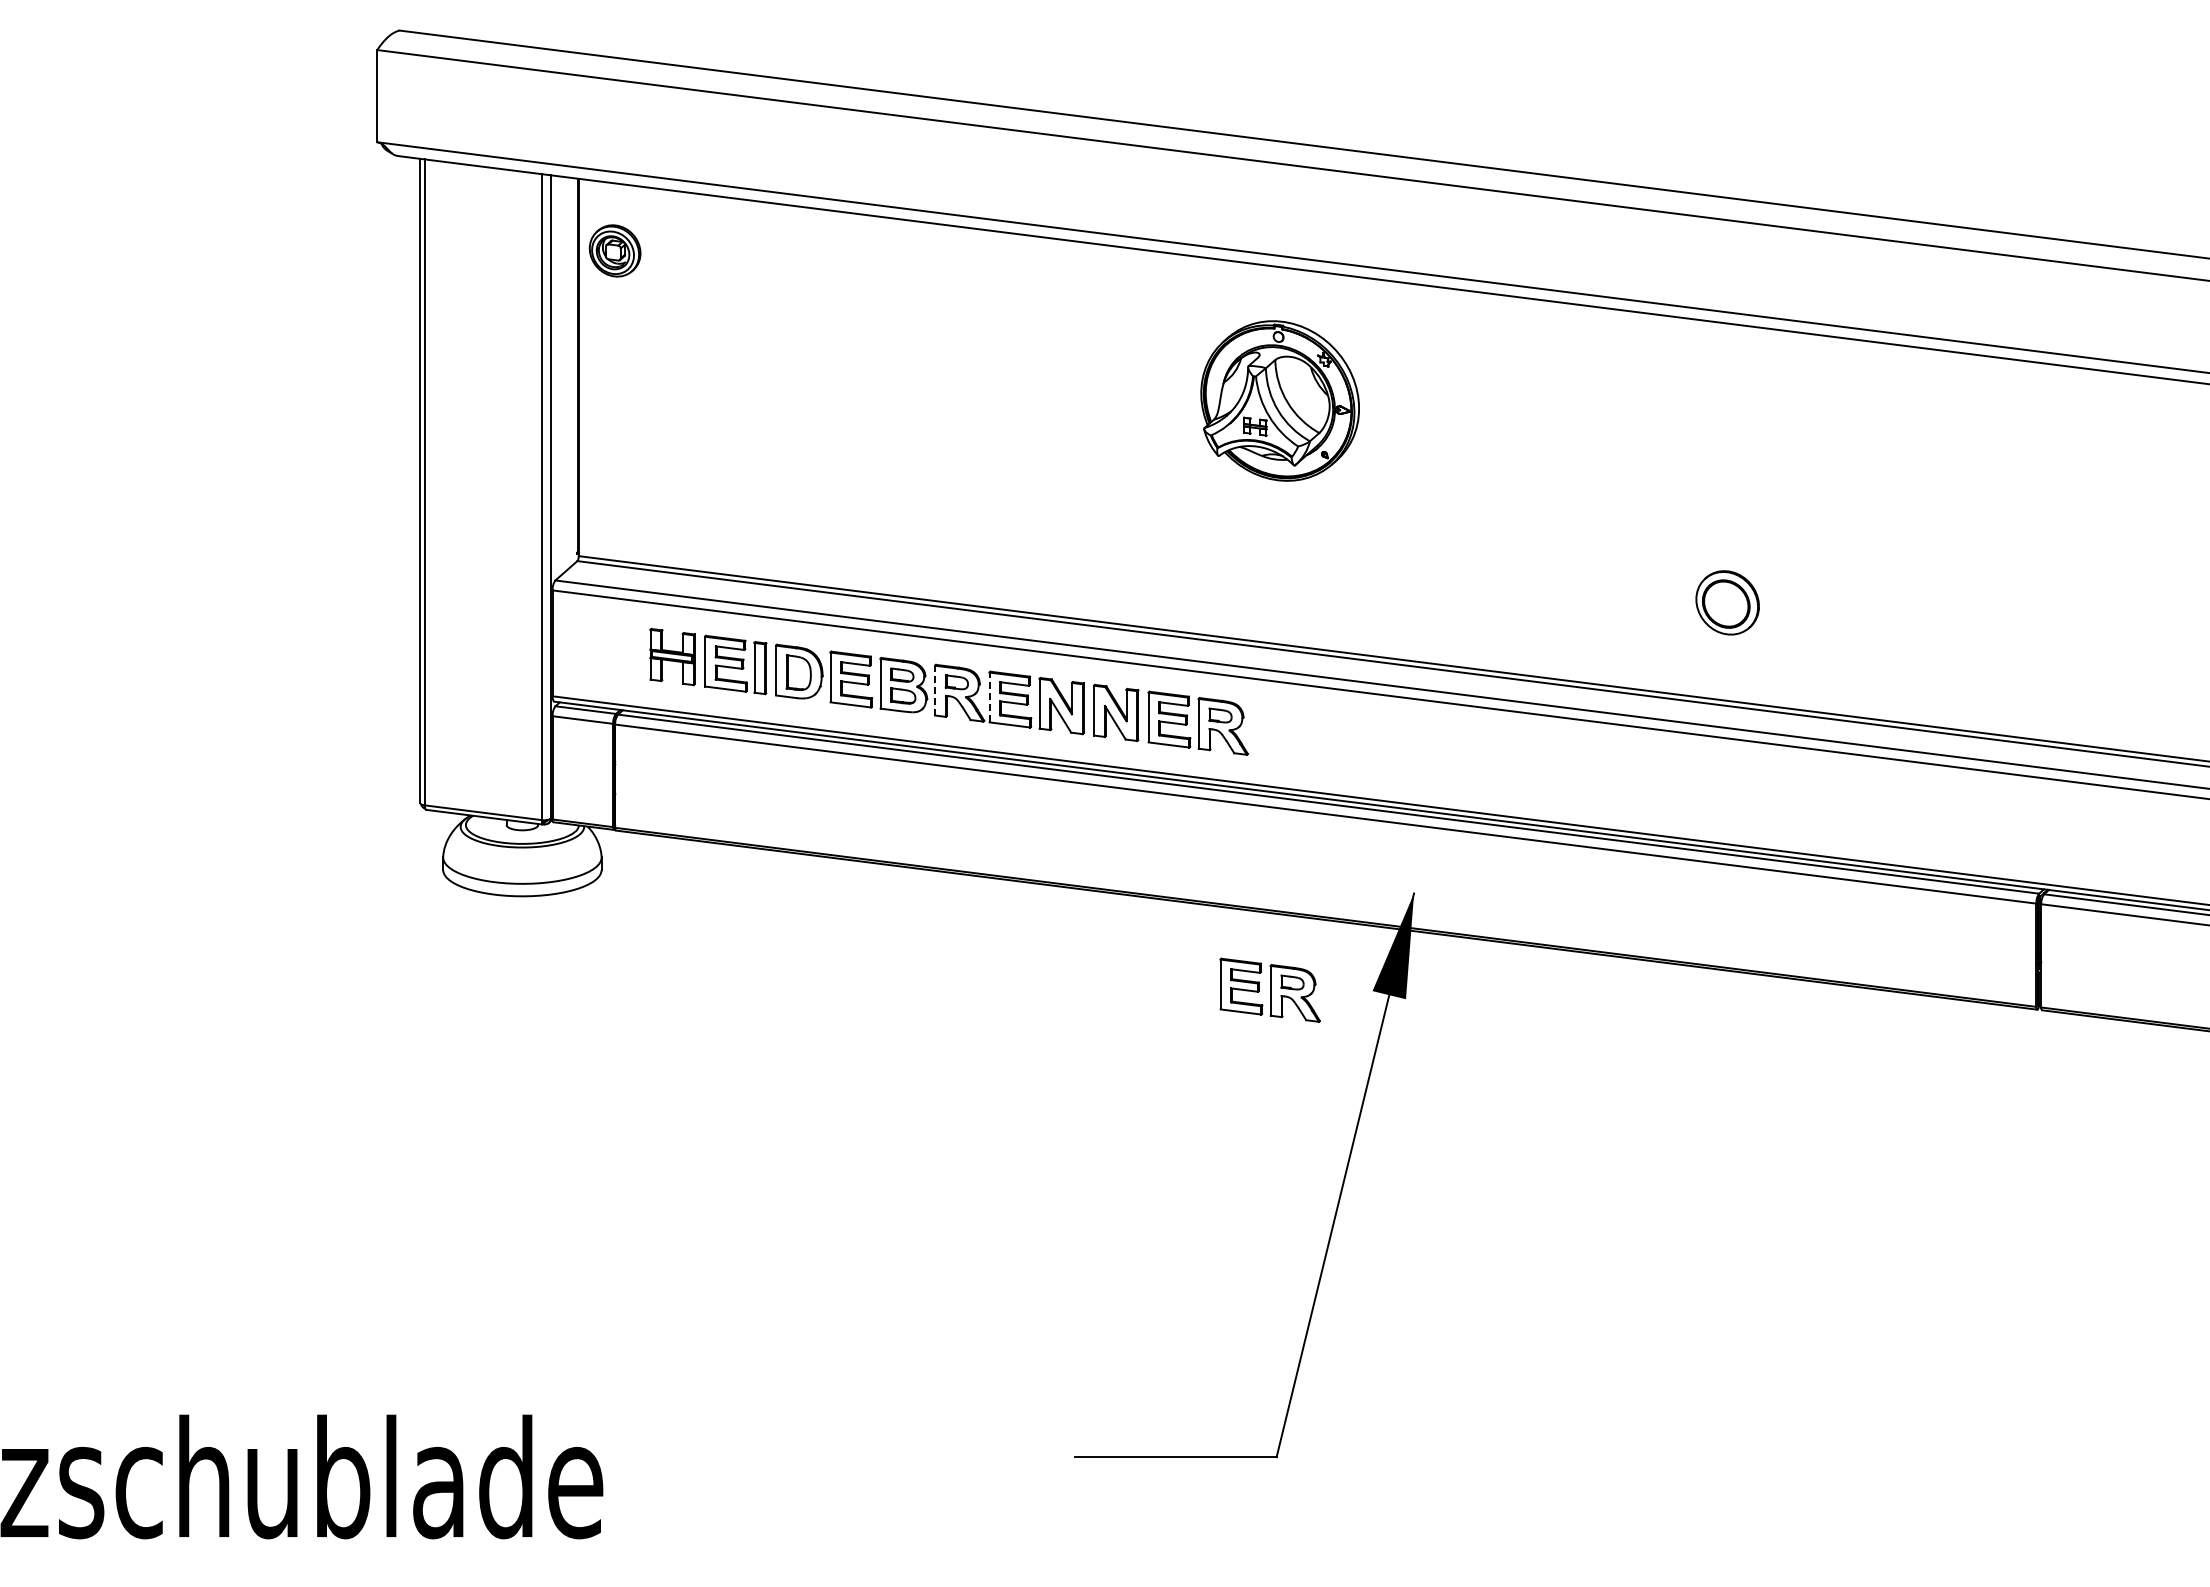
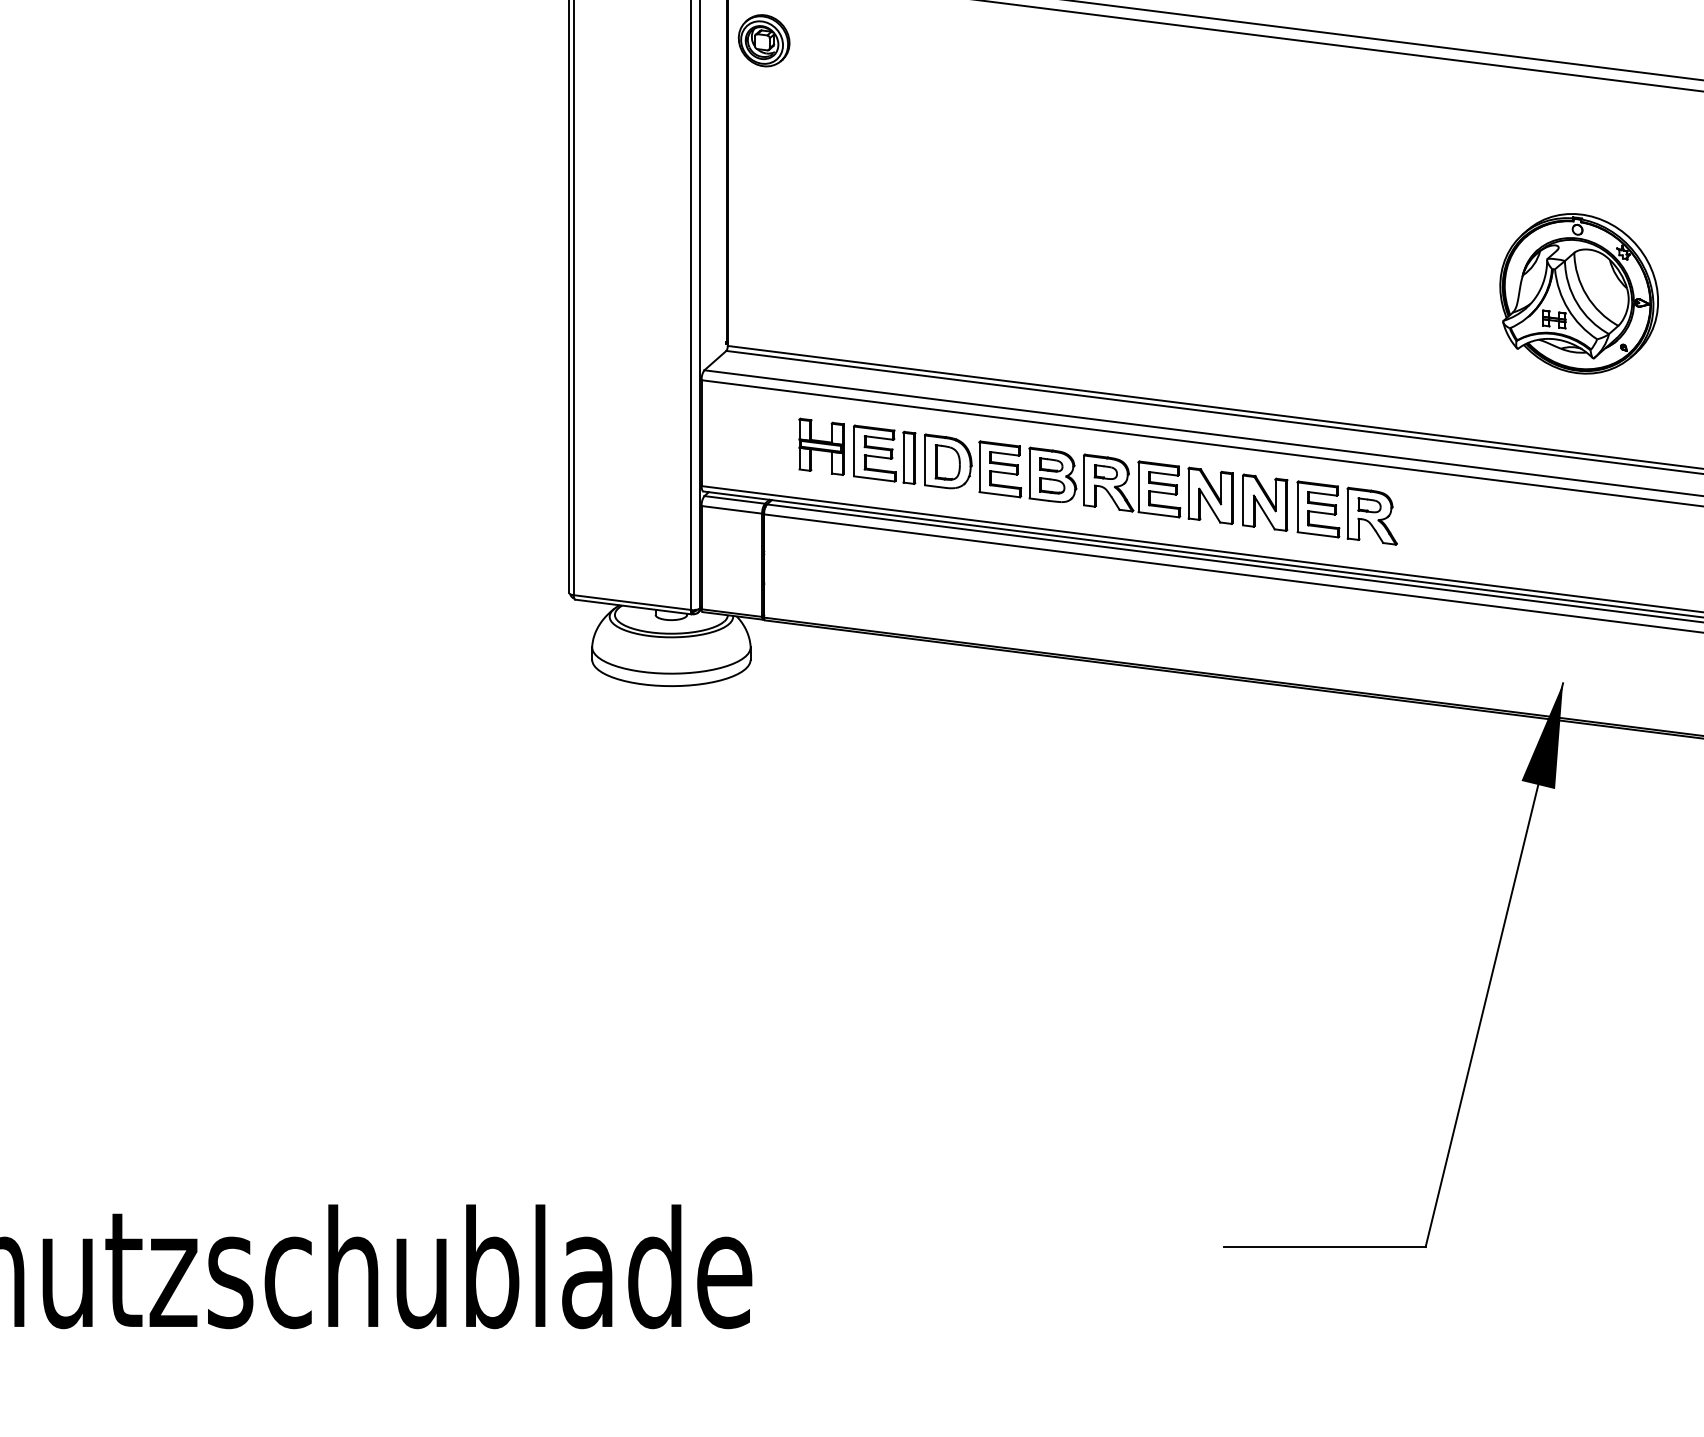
part: (1279, 400) -> (1578, 293), moved
line: (935, 690) -> (1084, 480), dashed -> solid
line: (989, 697) -> (1138, 487), dashed -> solid
part: (1269, 989) -> (1418, 779), removed

